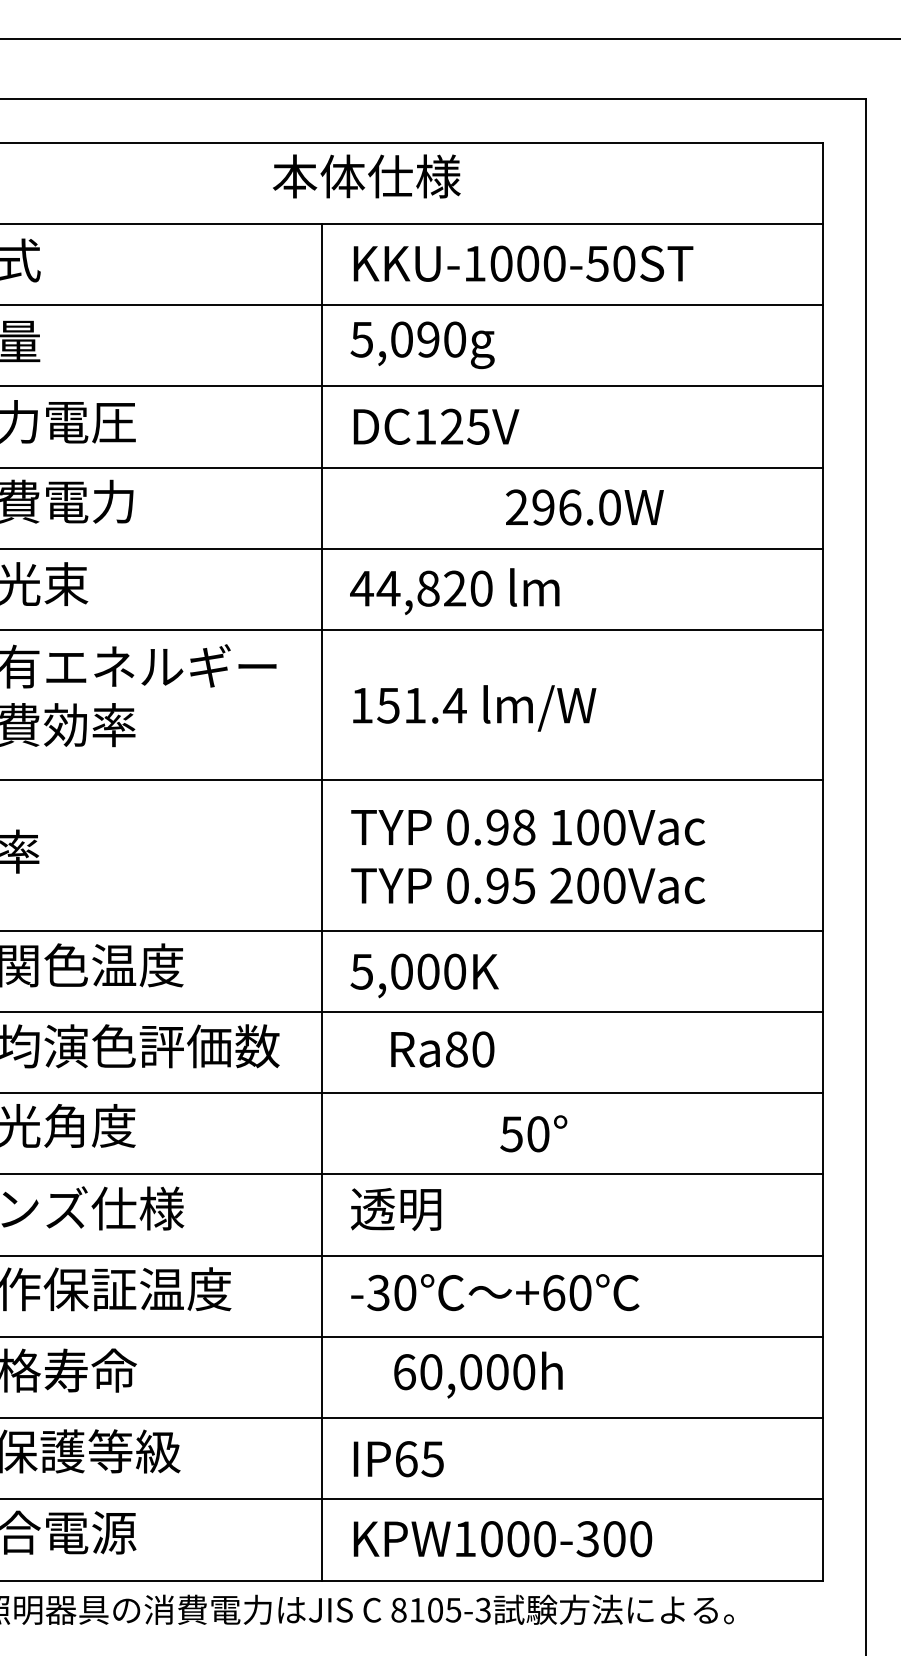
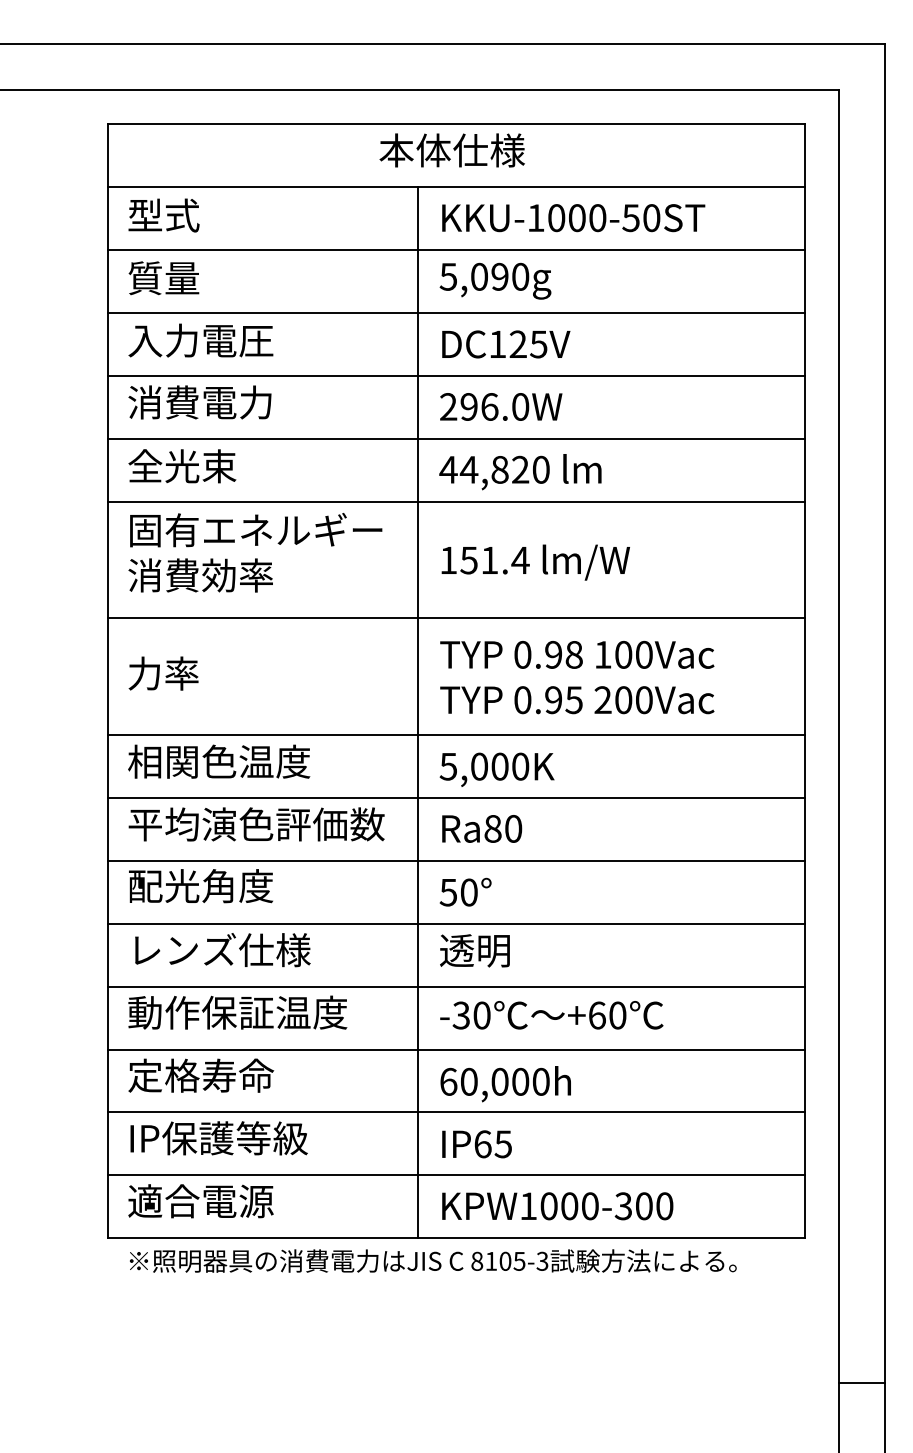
text: (585, 506) -> (501, 406), moved
text: (443, 1048) -> (482, 828), moved
text: (533, 1132) -> (465, 891), moved
text: (478, 1375) -> (505, 1084), moved

